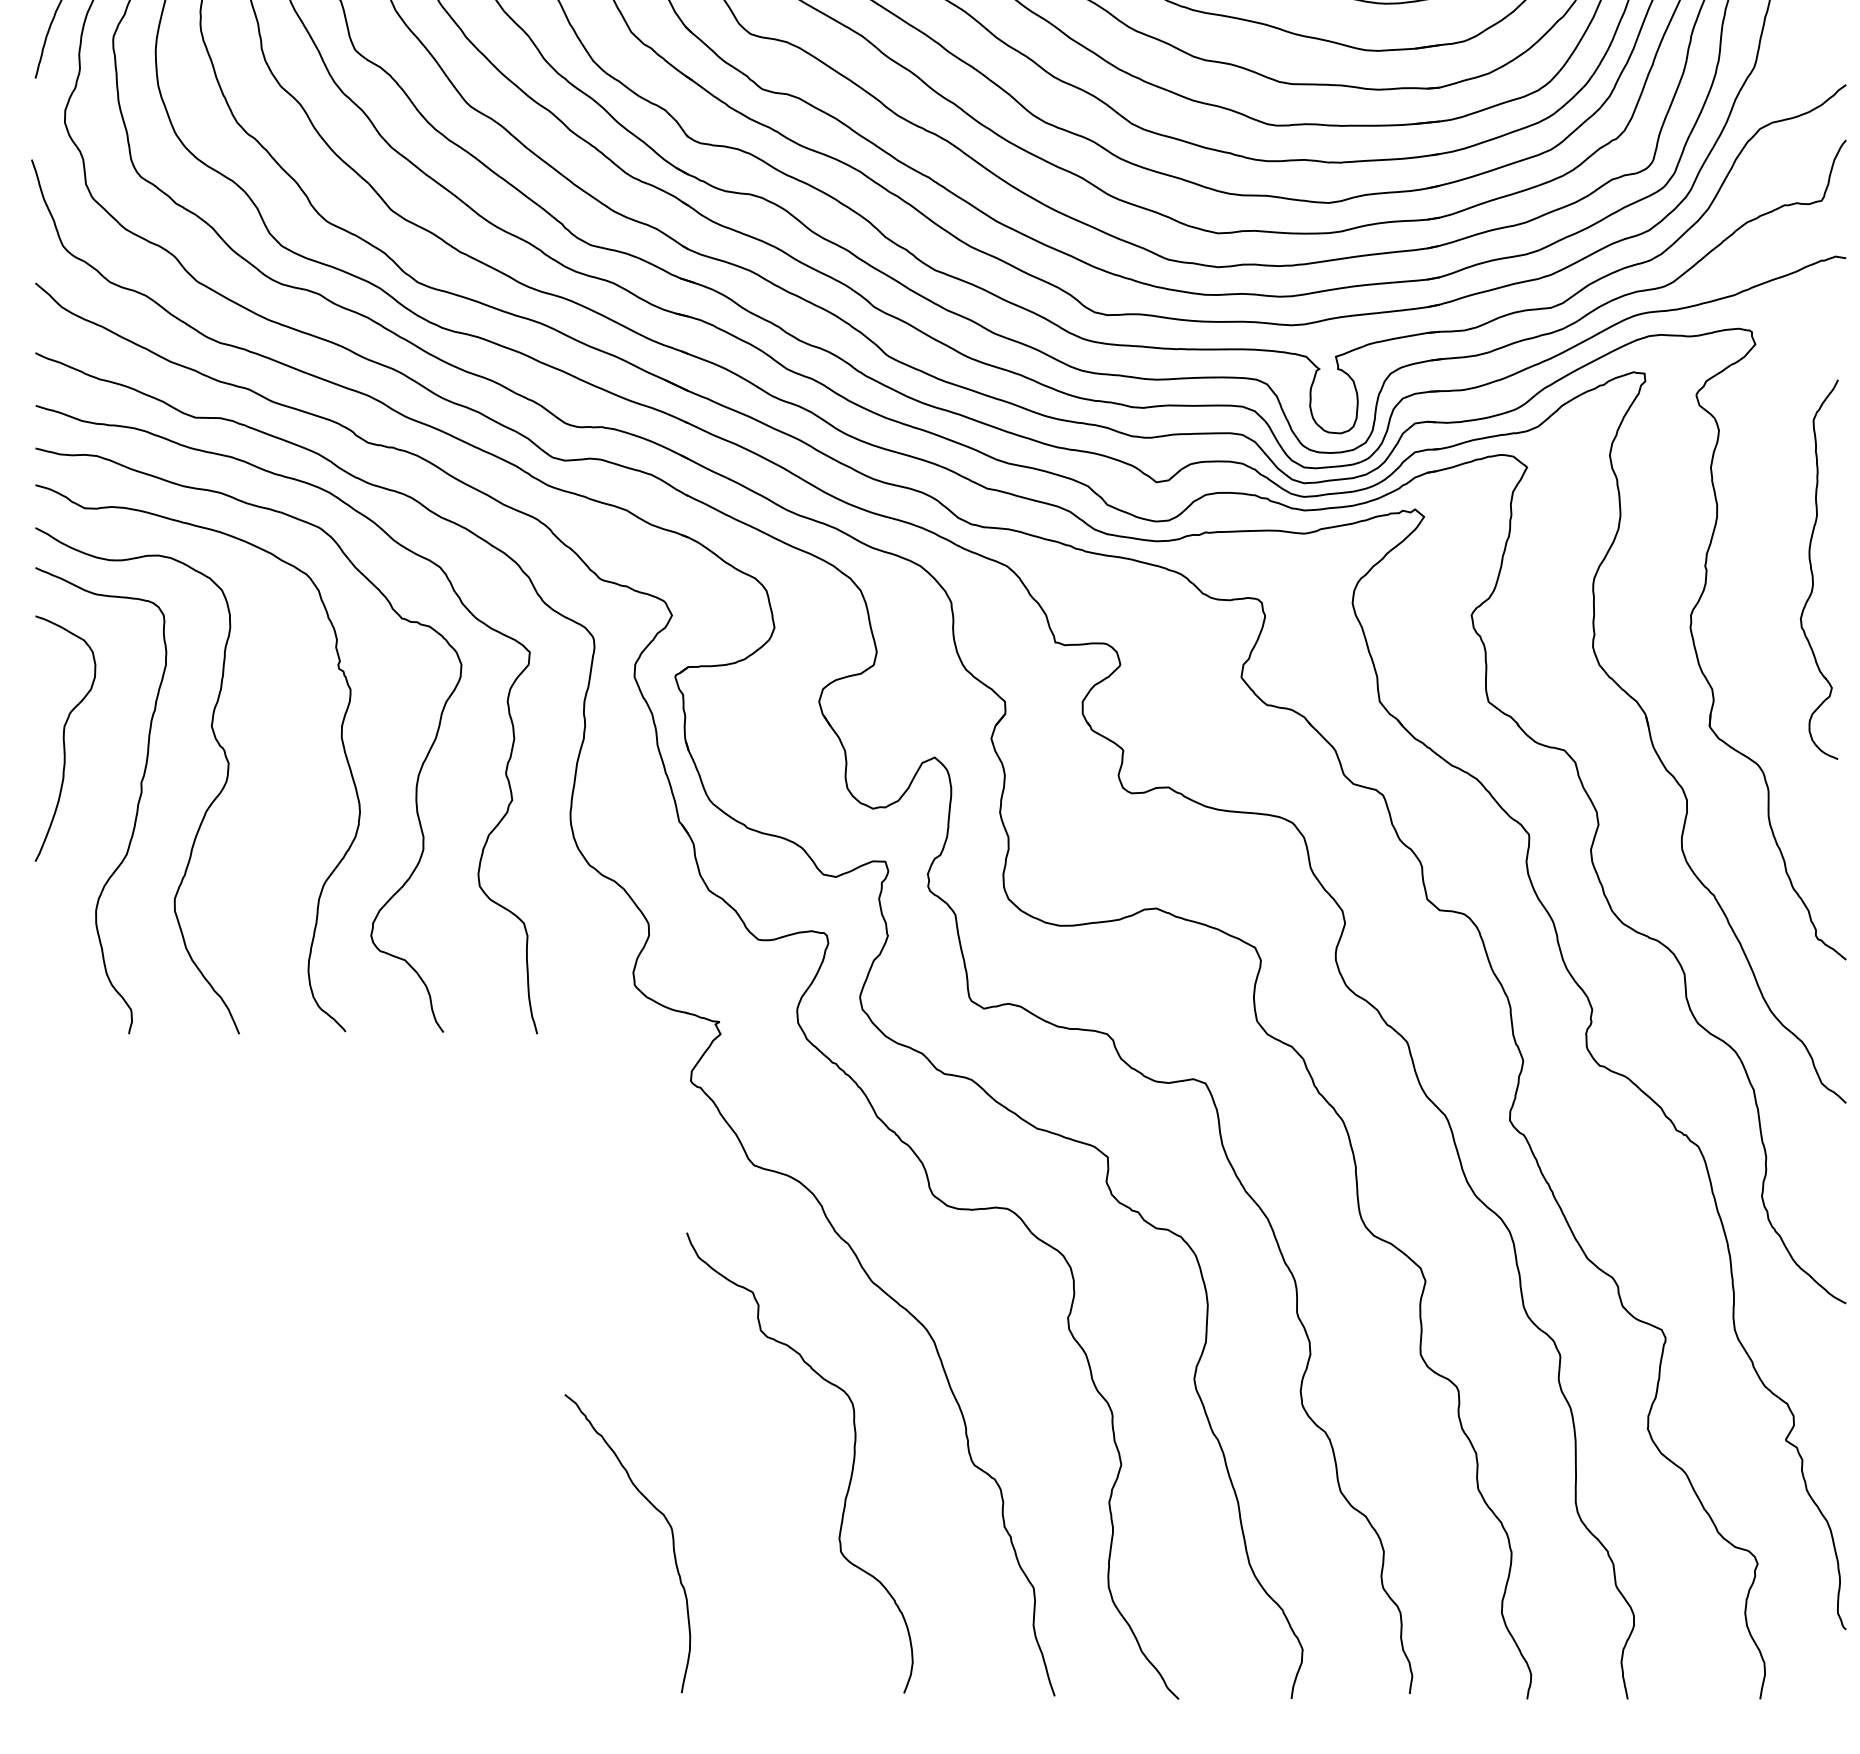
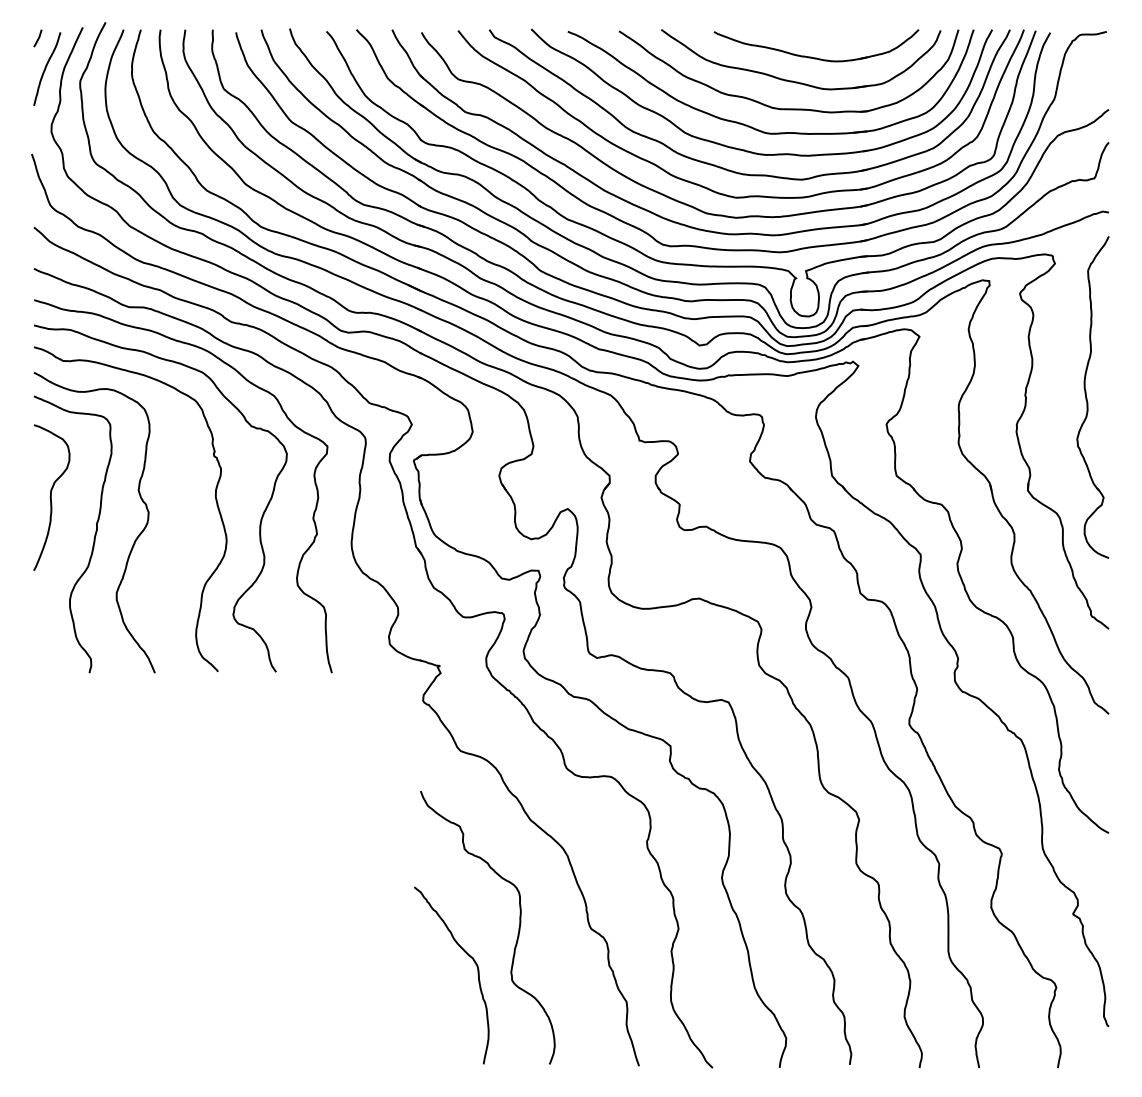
part: (1818, 569) -> (1092, 397), size x1.43
curve: (656, 1511) -> (468, 956), moved

